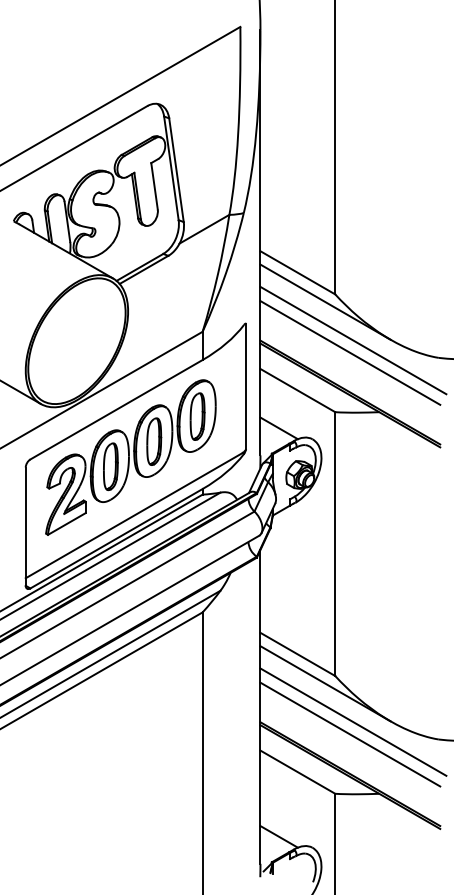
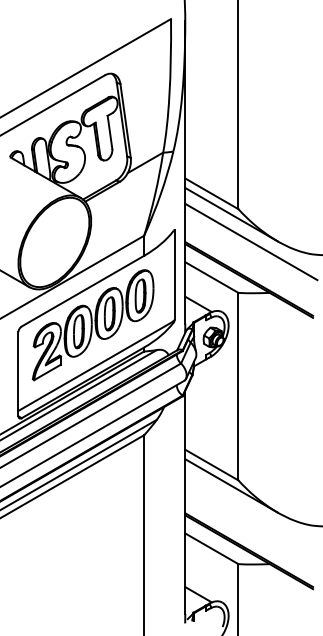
line: (350, 352) -> (249, 250), removed
line: (353, 722) -> (251, 513), removed
line: (350, 733) -> (249, 521), removed

